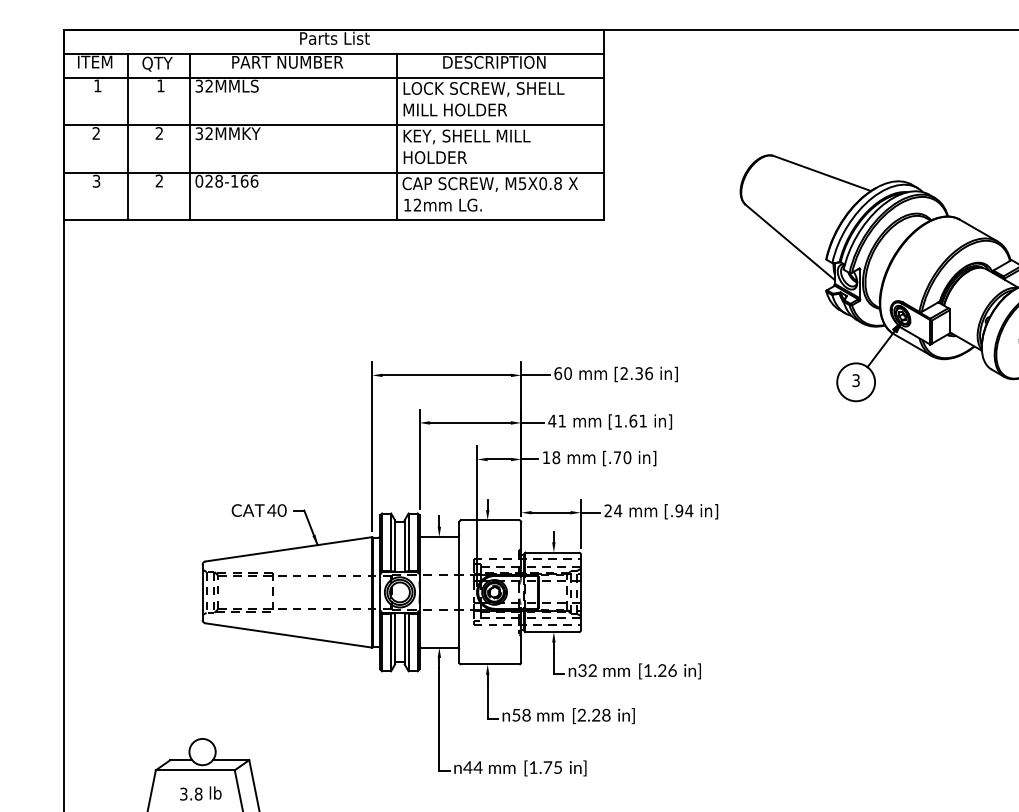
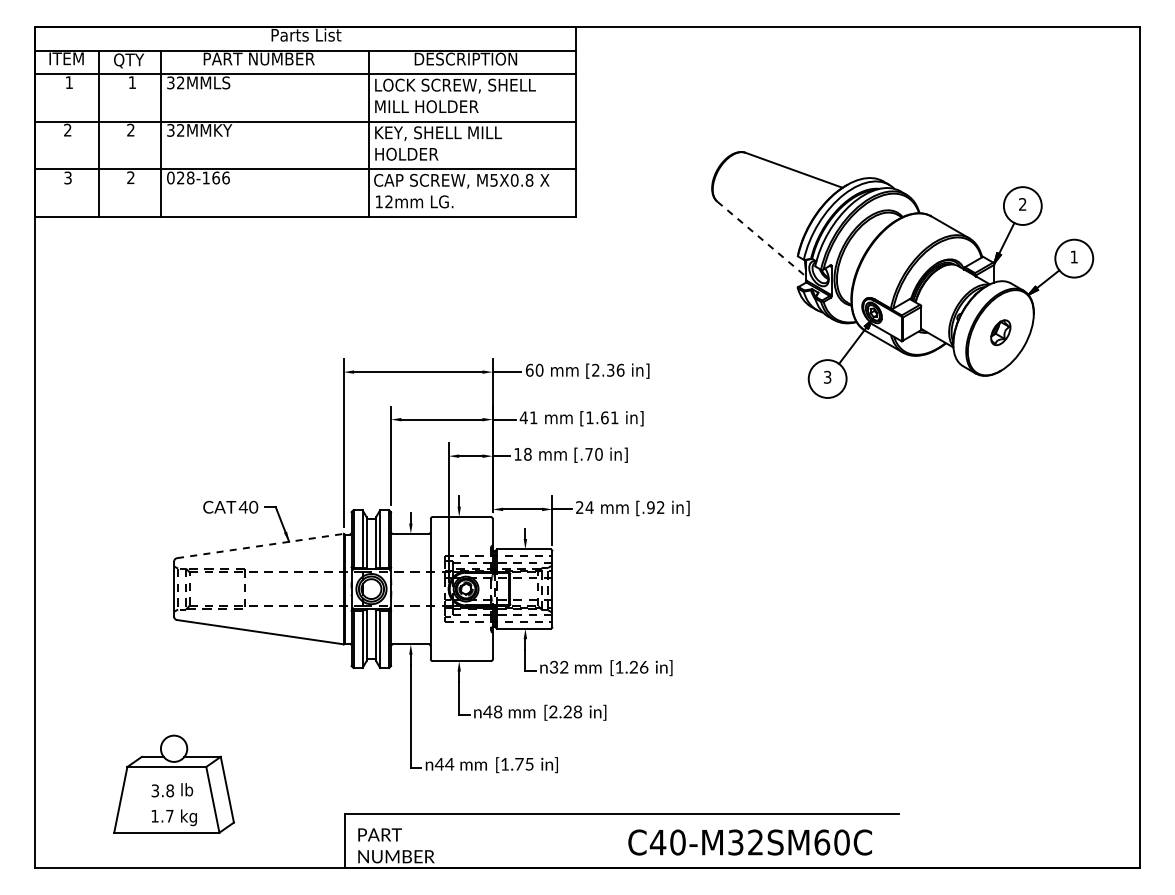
line: (790, 242) -> (762, 239), solid -> dashed
text: (688, 510) -> (660, 507), [.94 -> [.92
line: (288, 548) -> (260, 545), solid -> dashed
text: (515, 714) -> (487, 711), 58 -> 48

